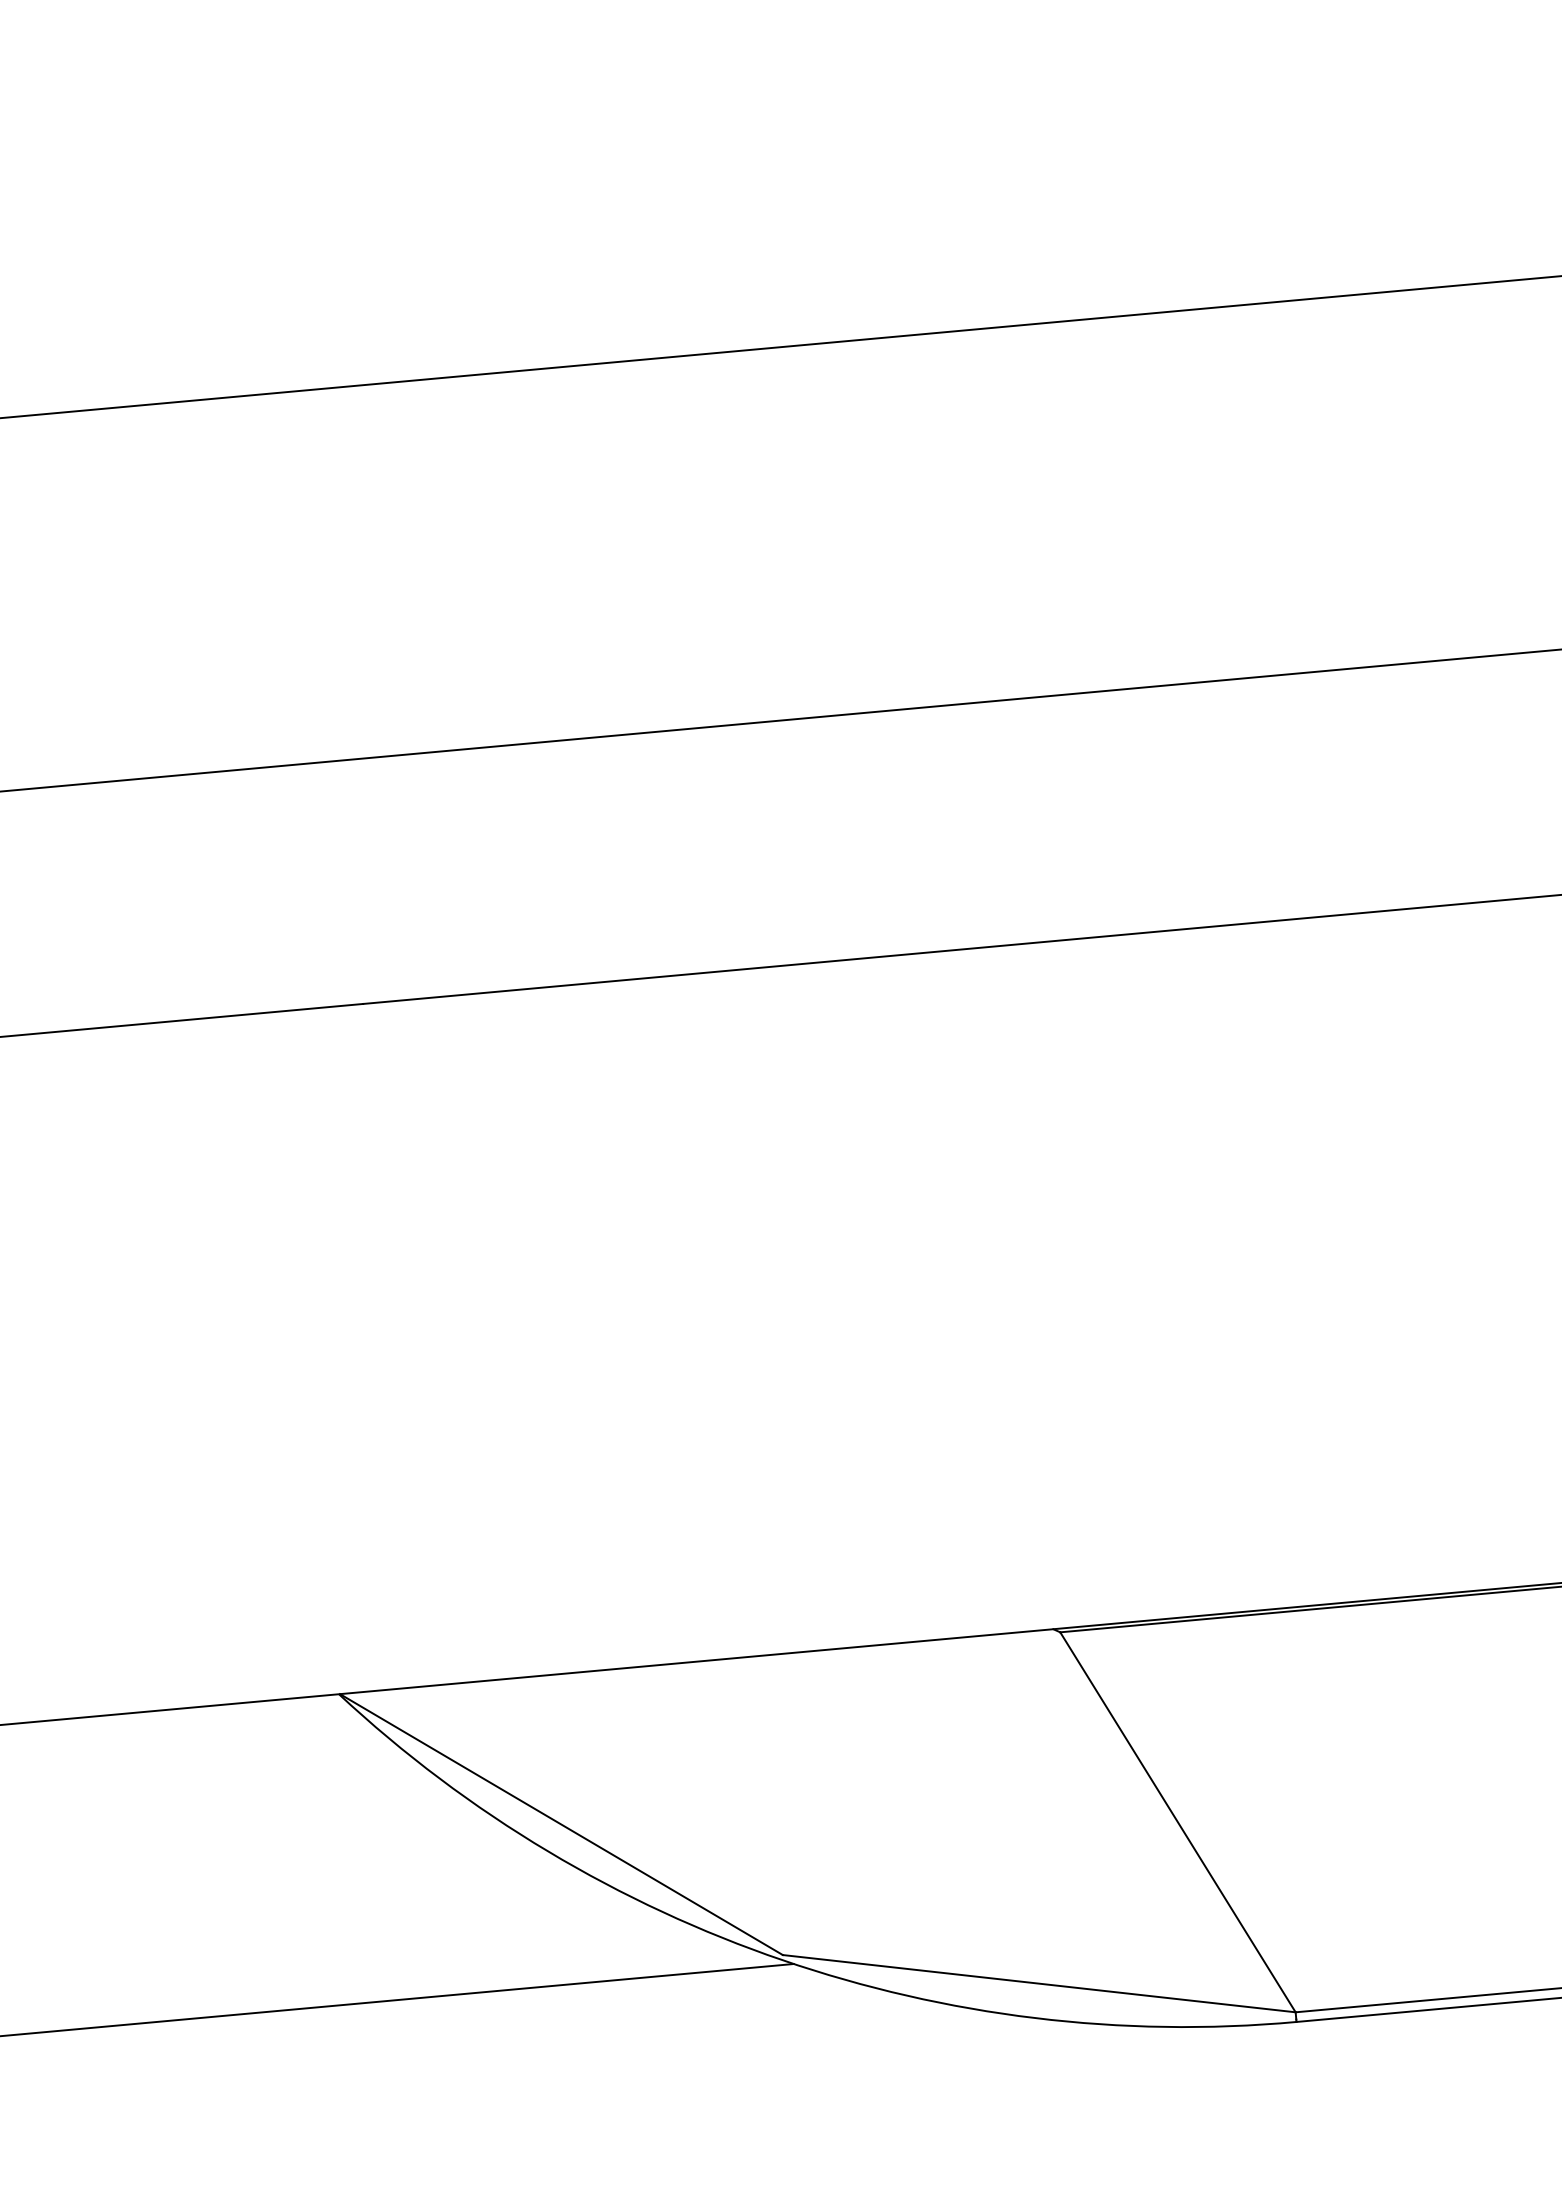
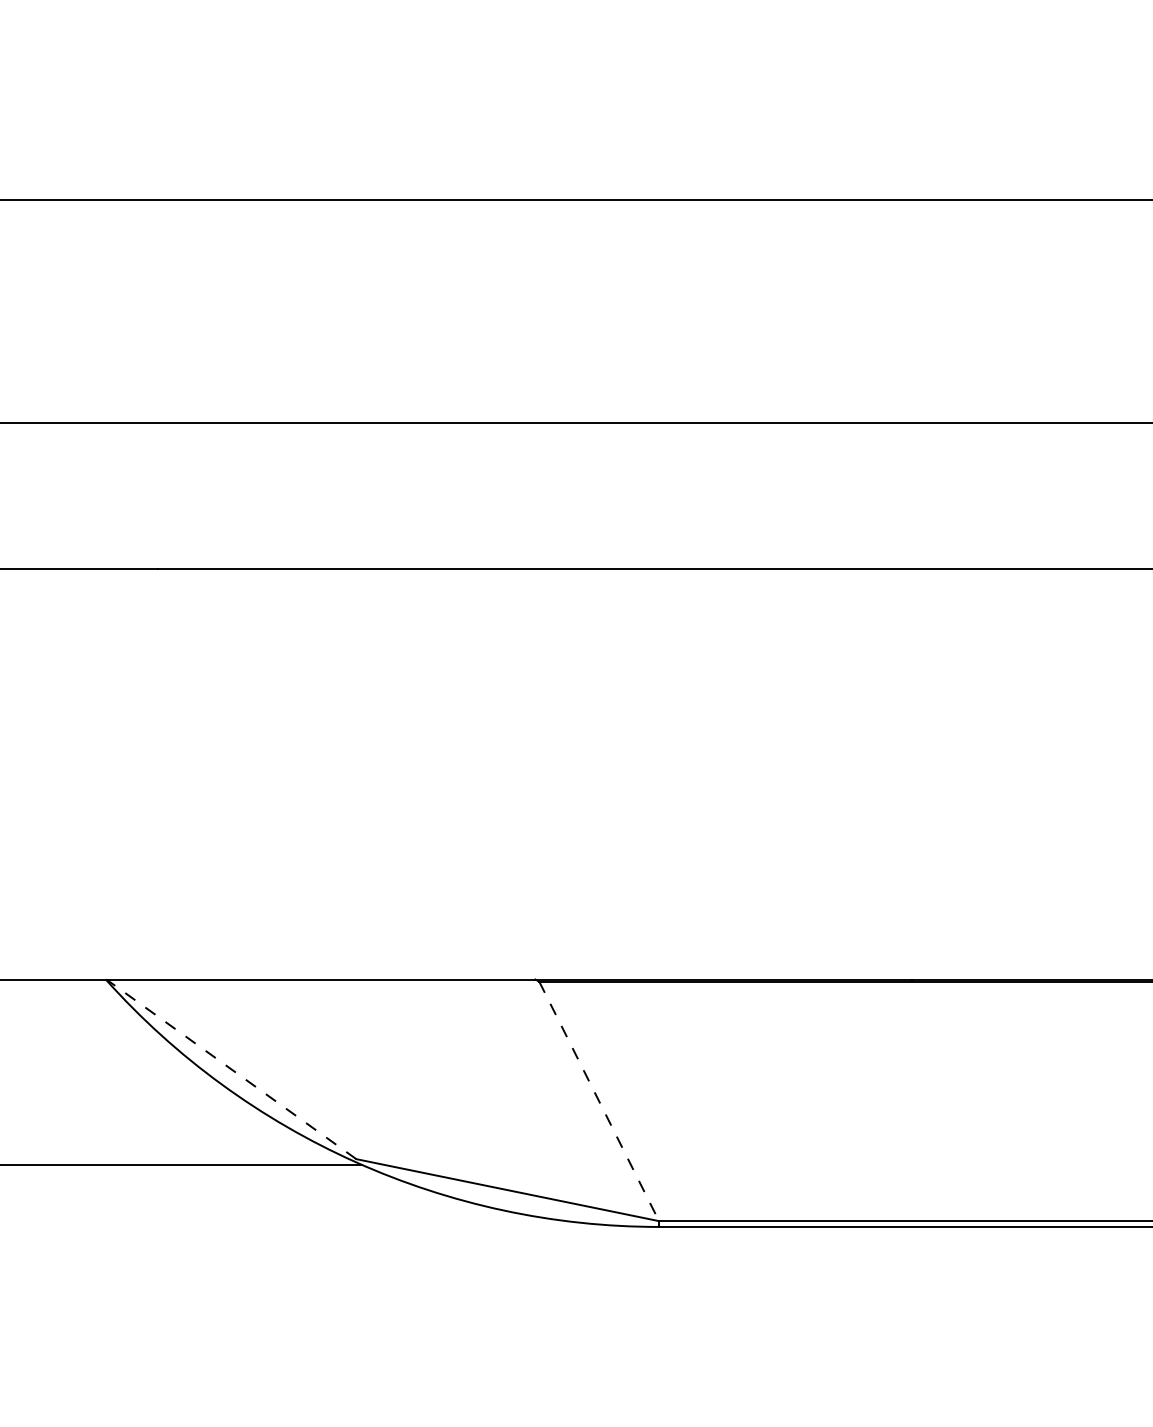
line: (1178, 1822) -> (599, 1101), solid -> dashed
line: (561, 1824) -> (231, 1069), solid -> dashed

